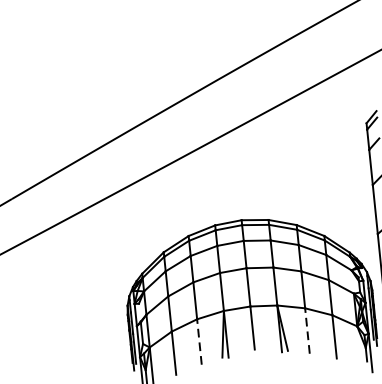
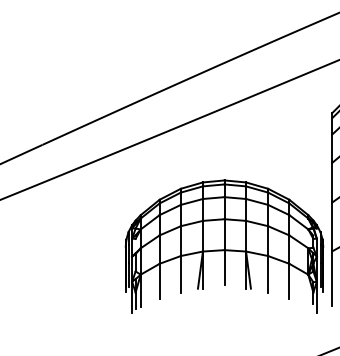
line: (307, 329) -> (268, 273), dashed -> solid
line: (198, 340) -> (180, 273), dashed -> solid

